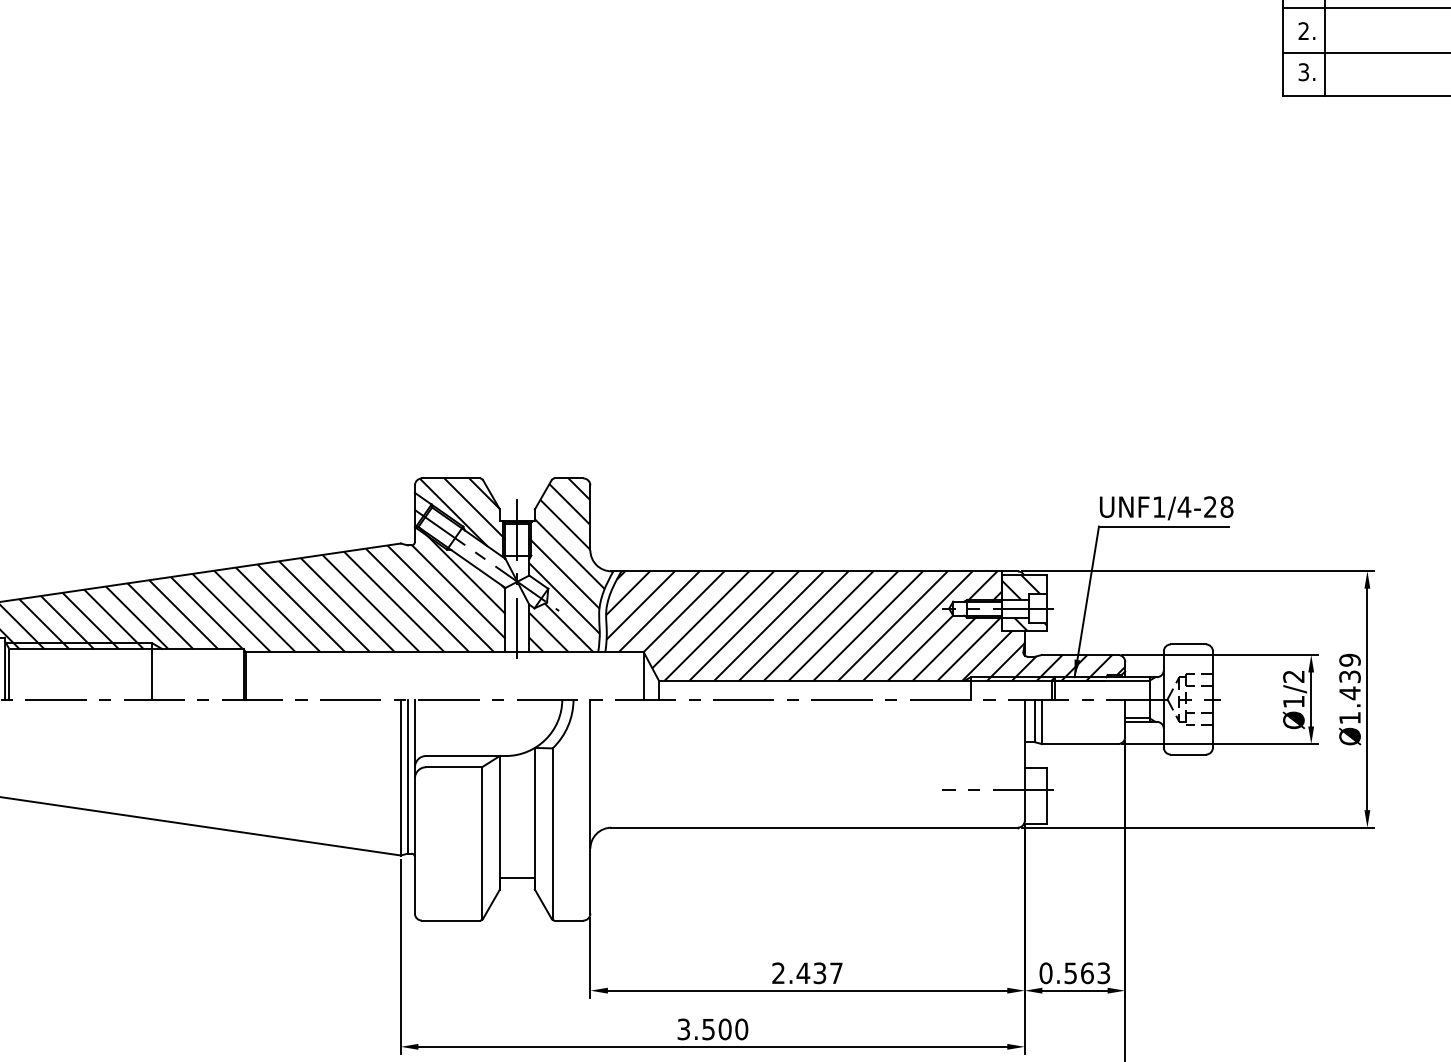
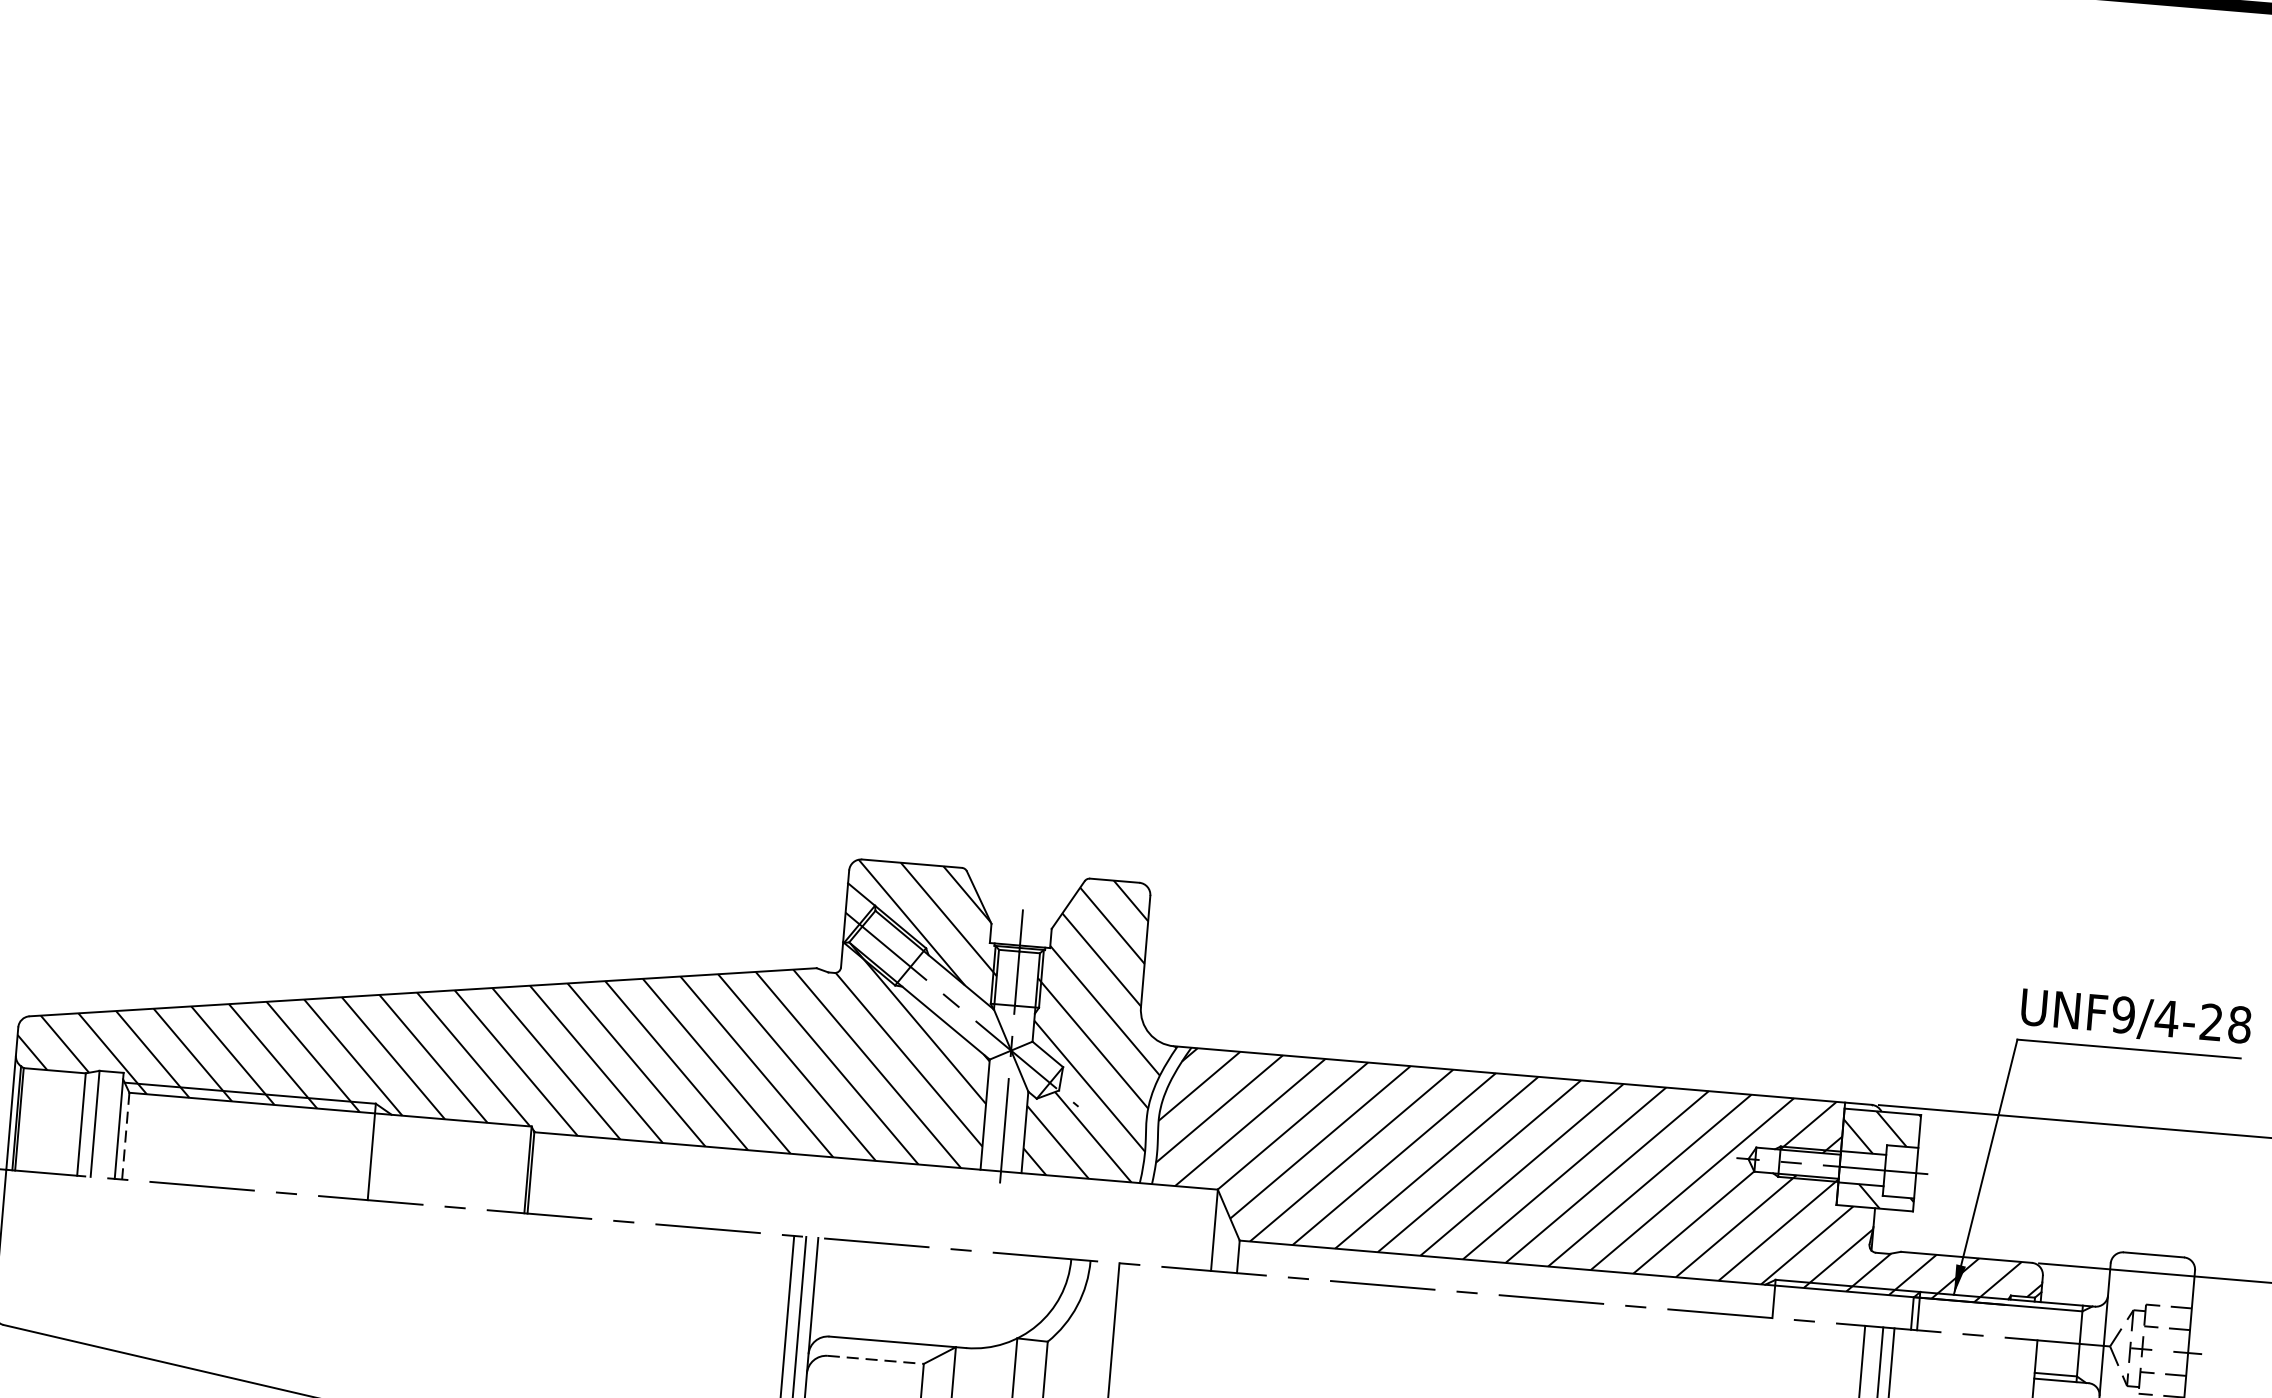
text: (1158, 506) -> (2122, 1013), UNF1/4-28 -> UNF9/4-28
line: (9, 674) -> (126, 1136), solid -> dashed
line: (454, 767) -> (876, 1360), solid -> dashed

